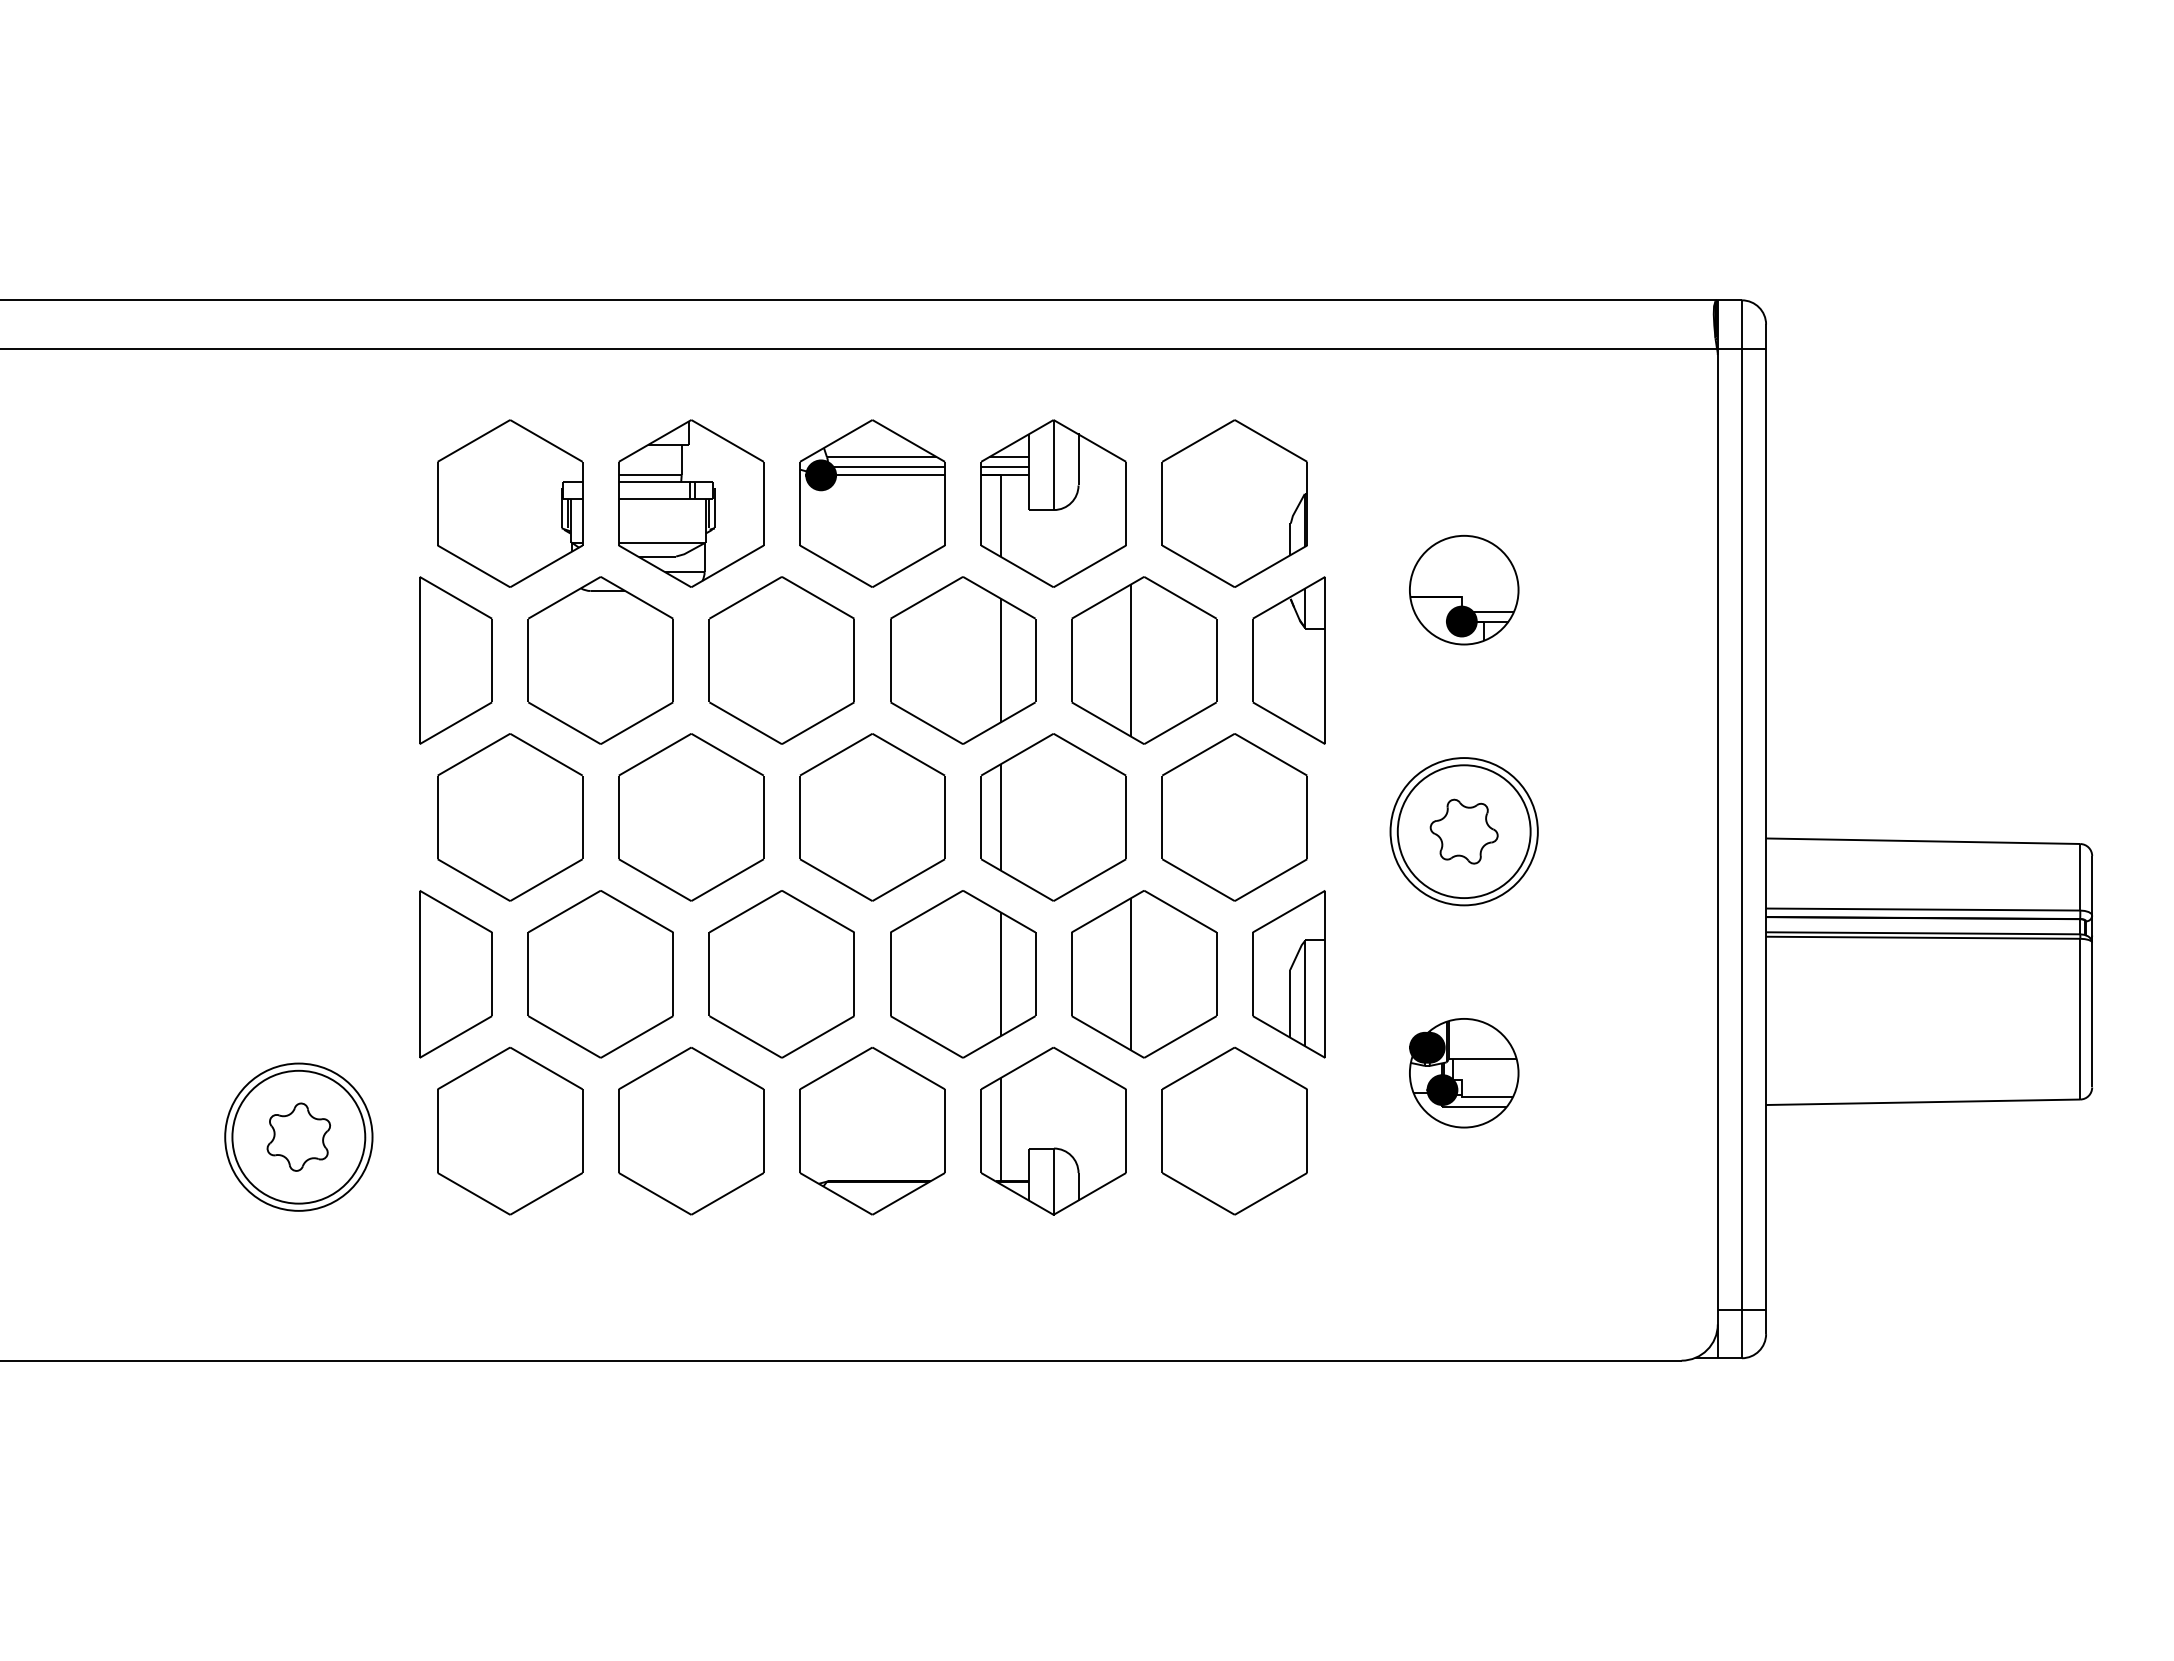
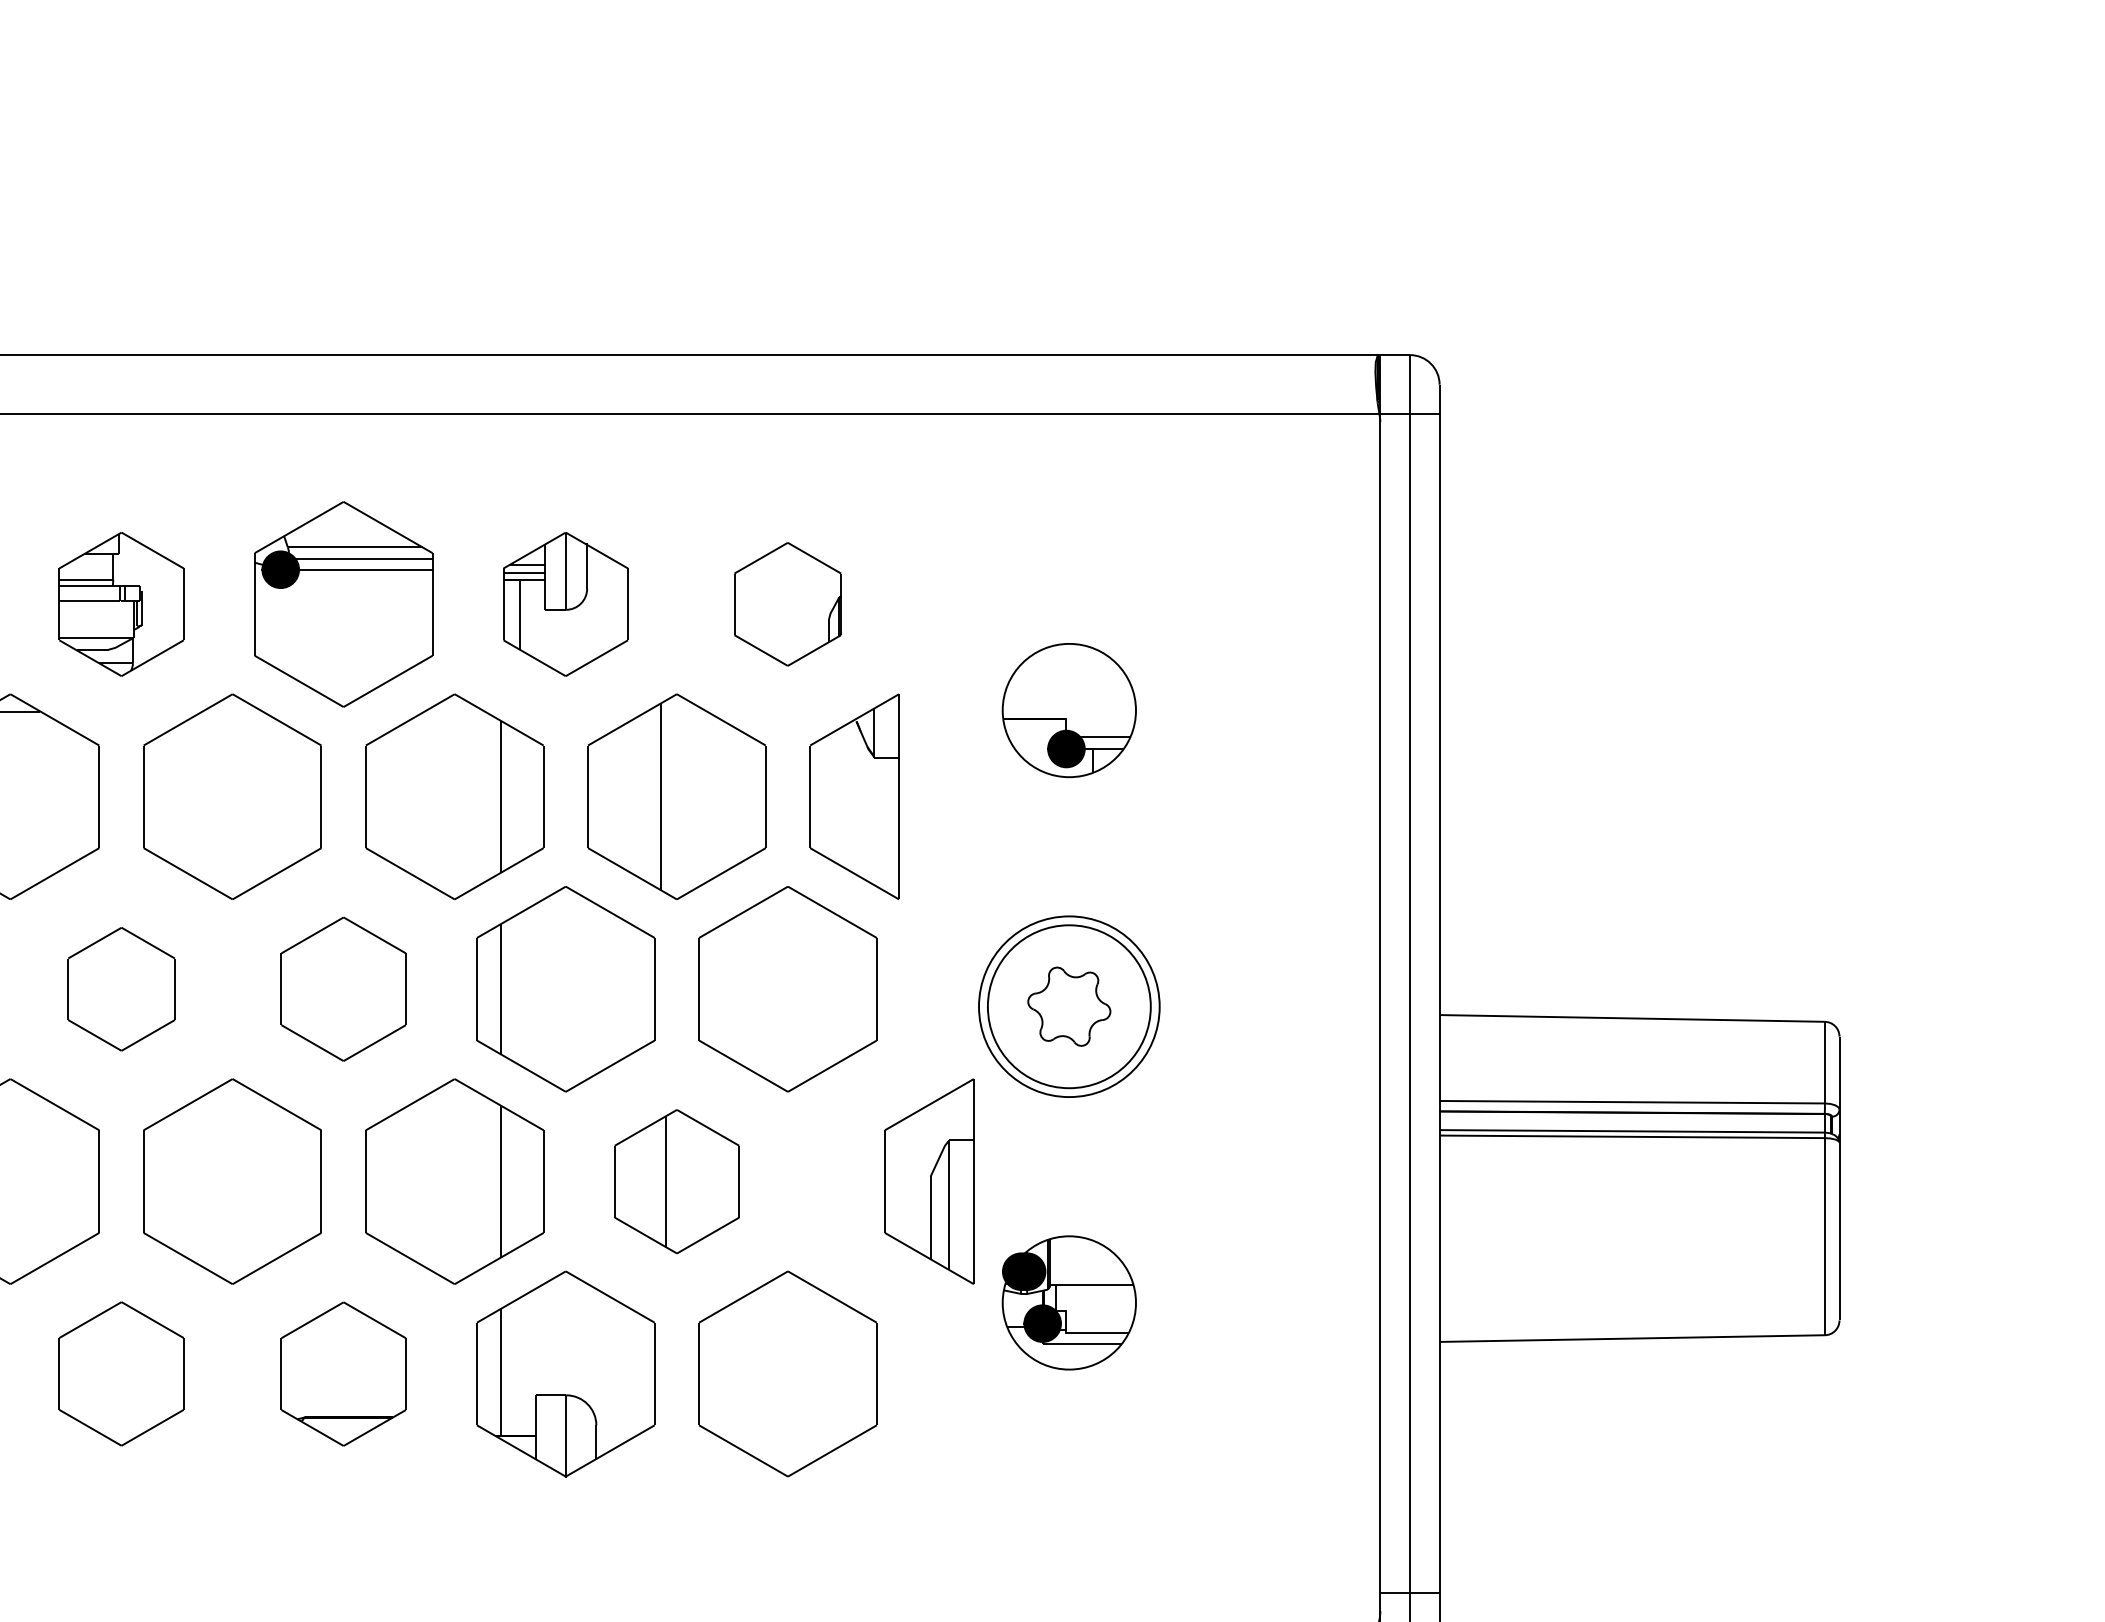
part: (691, 503) -> (121, 604), size x0.7
part: (1053, 503) -> (565, 604), size x0.7
part: (1234, 503) -> (787, 604), size x0.6
part: (691, 817) -> (121, 989), size x0.6
part: (872, 817) -> (343, 989), size x0.7
part: (1144, 974) -> (677, 1181), size x0.7
part: (1288, 974) -> (928, 1181), moved
part: (691, 1130) -> (121, 1373), size x0.7
part: (872, 1131) -> (343, 1374), size x0.7

